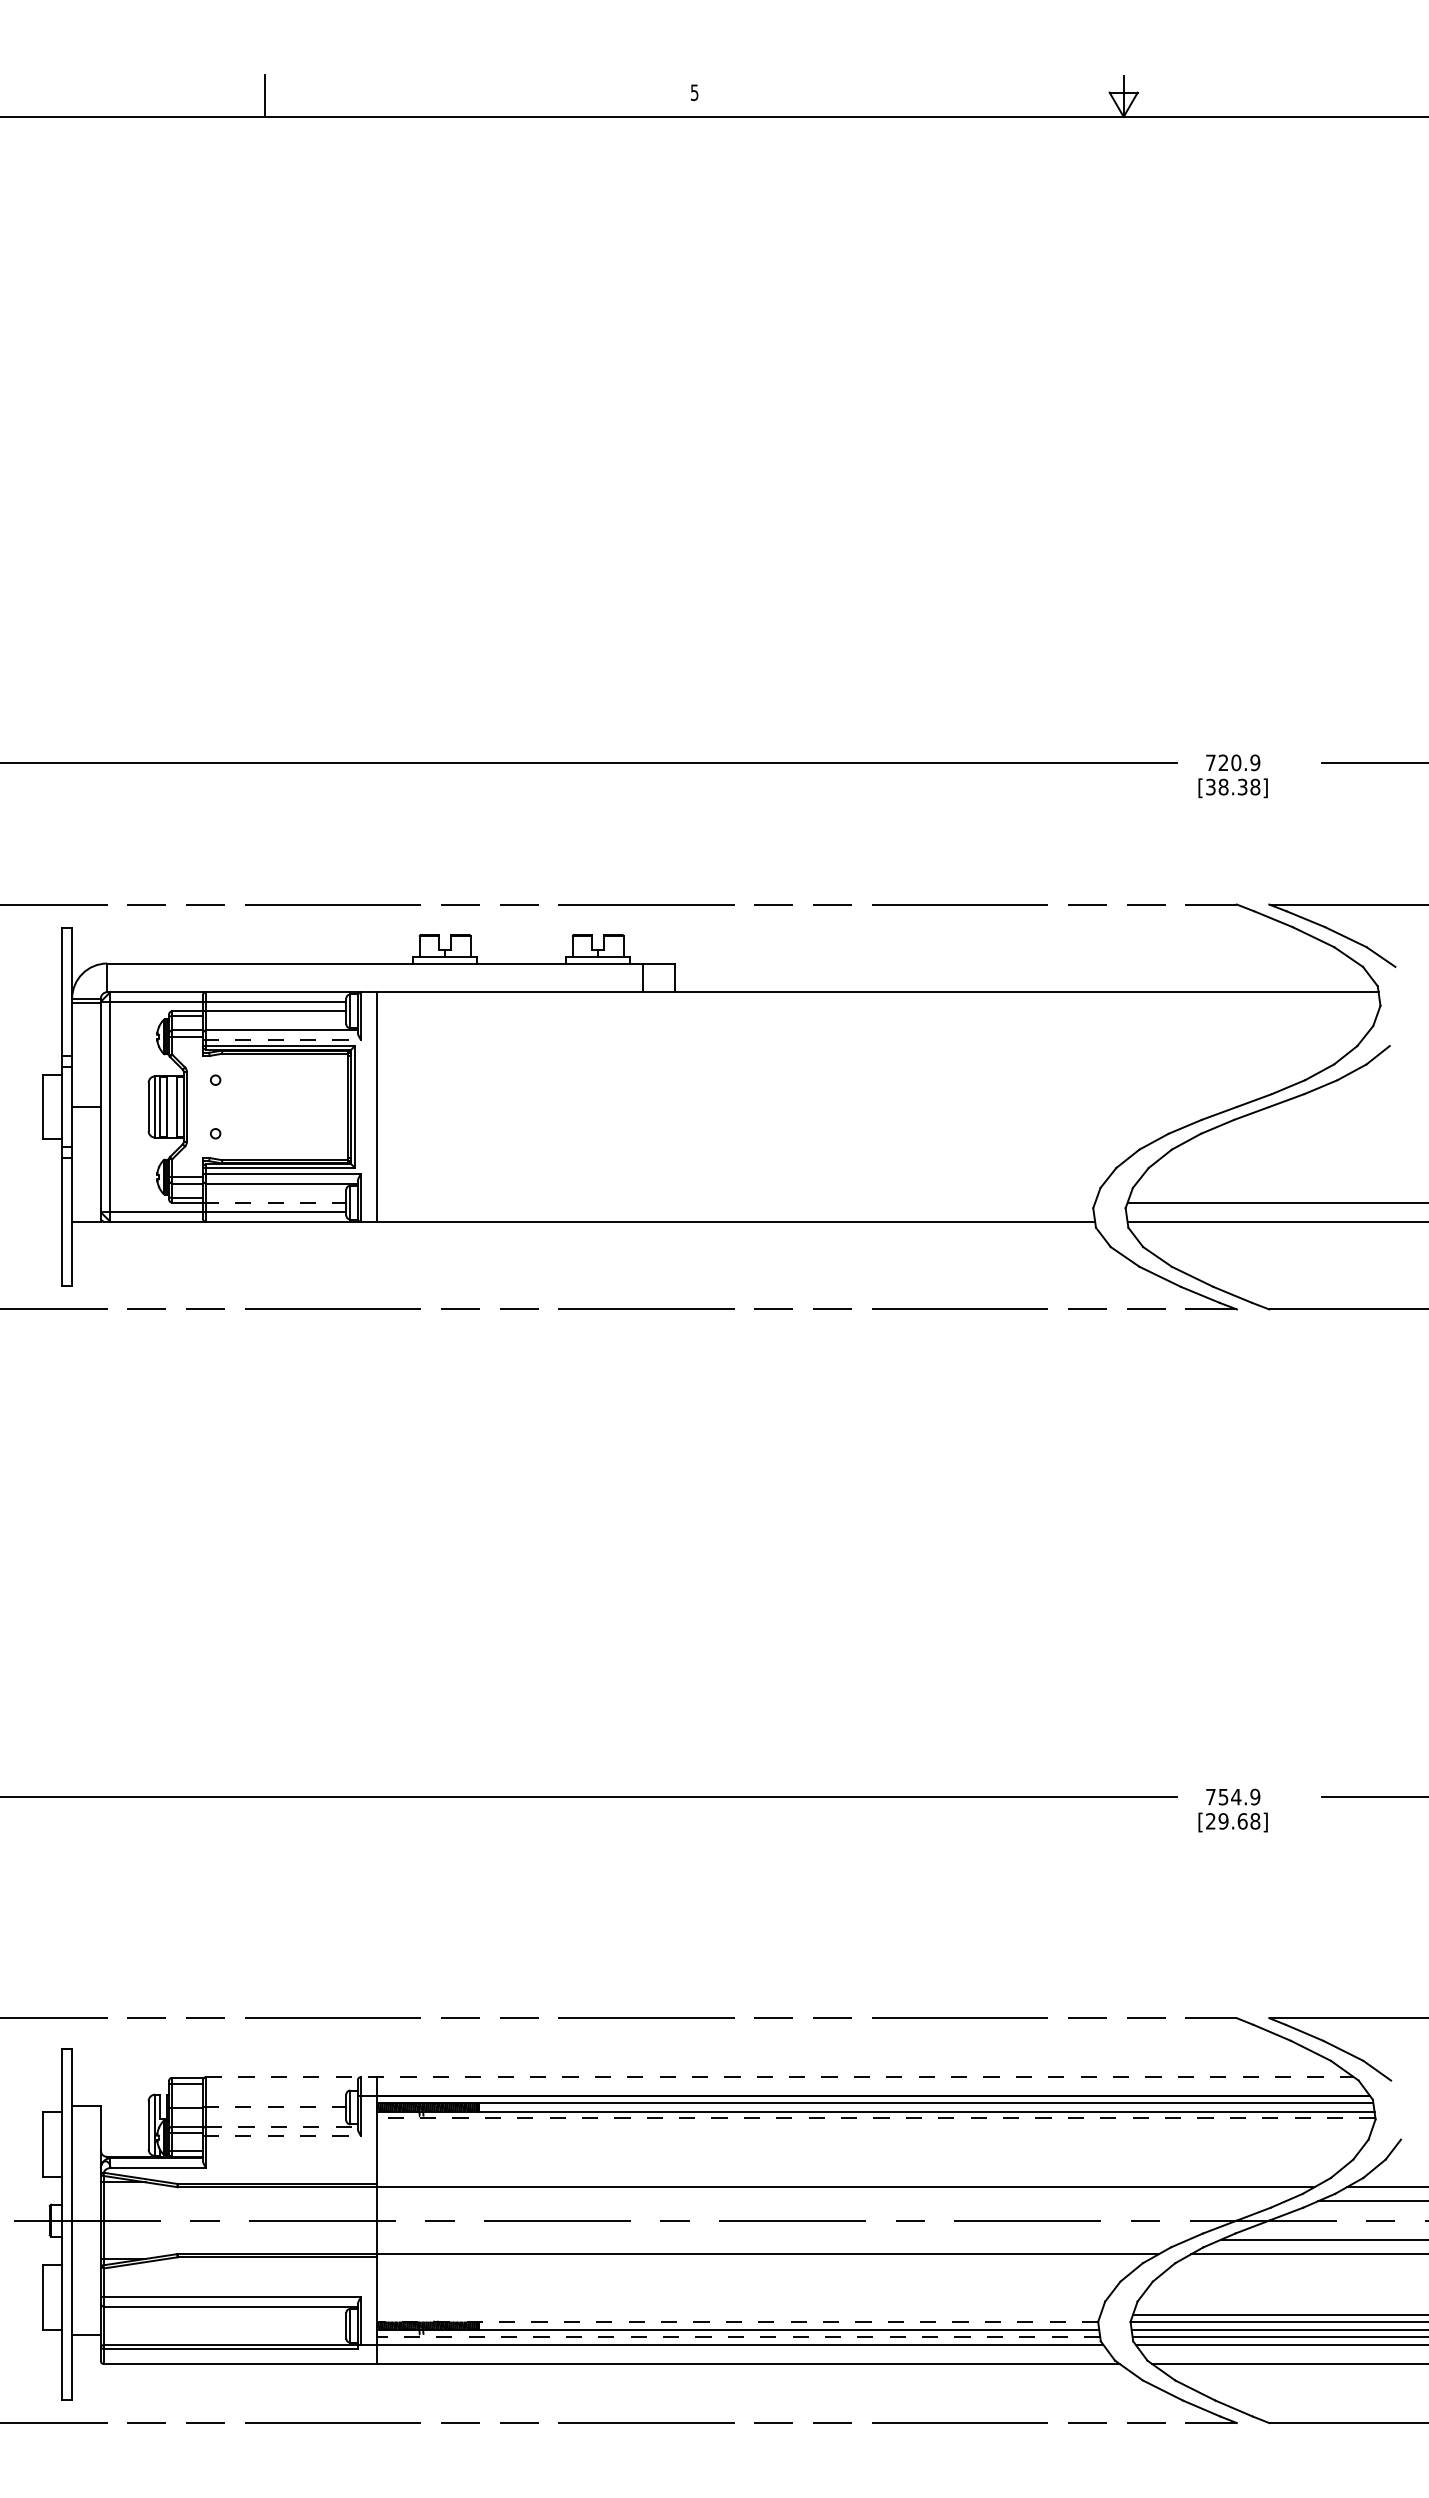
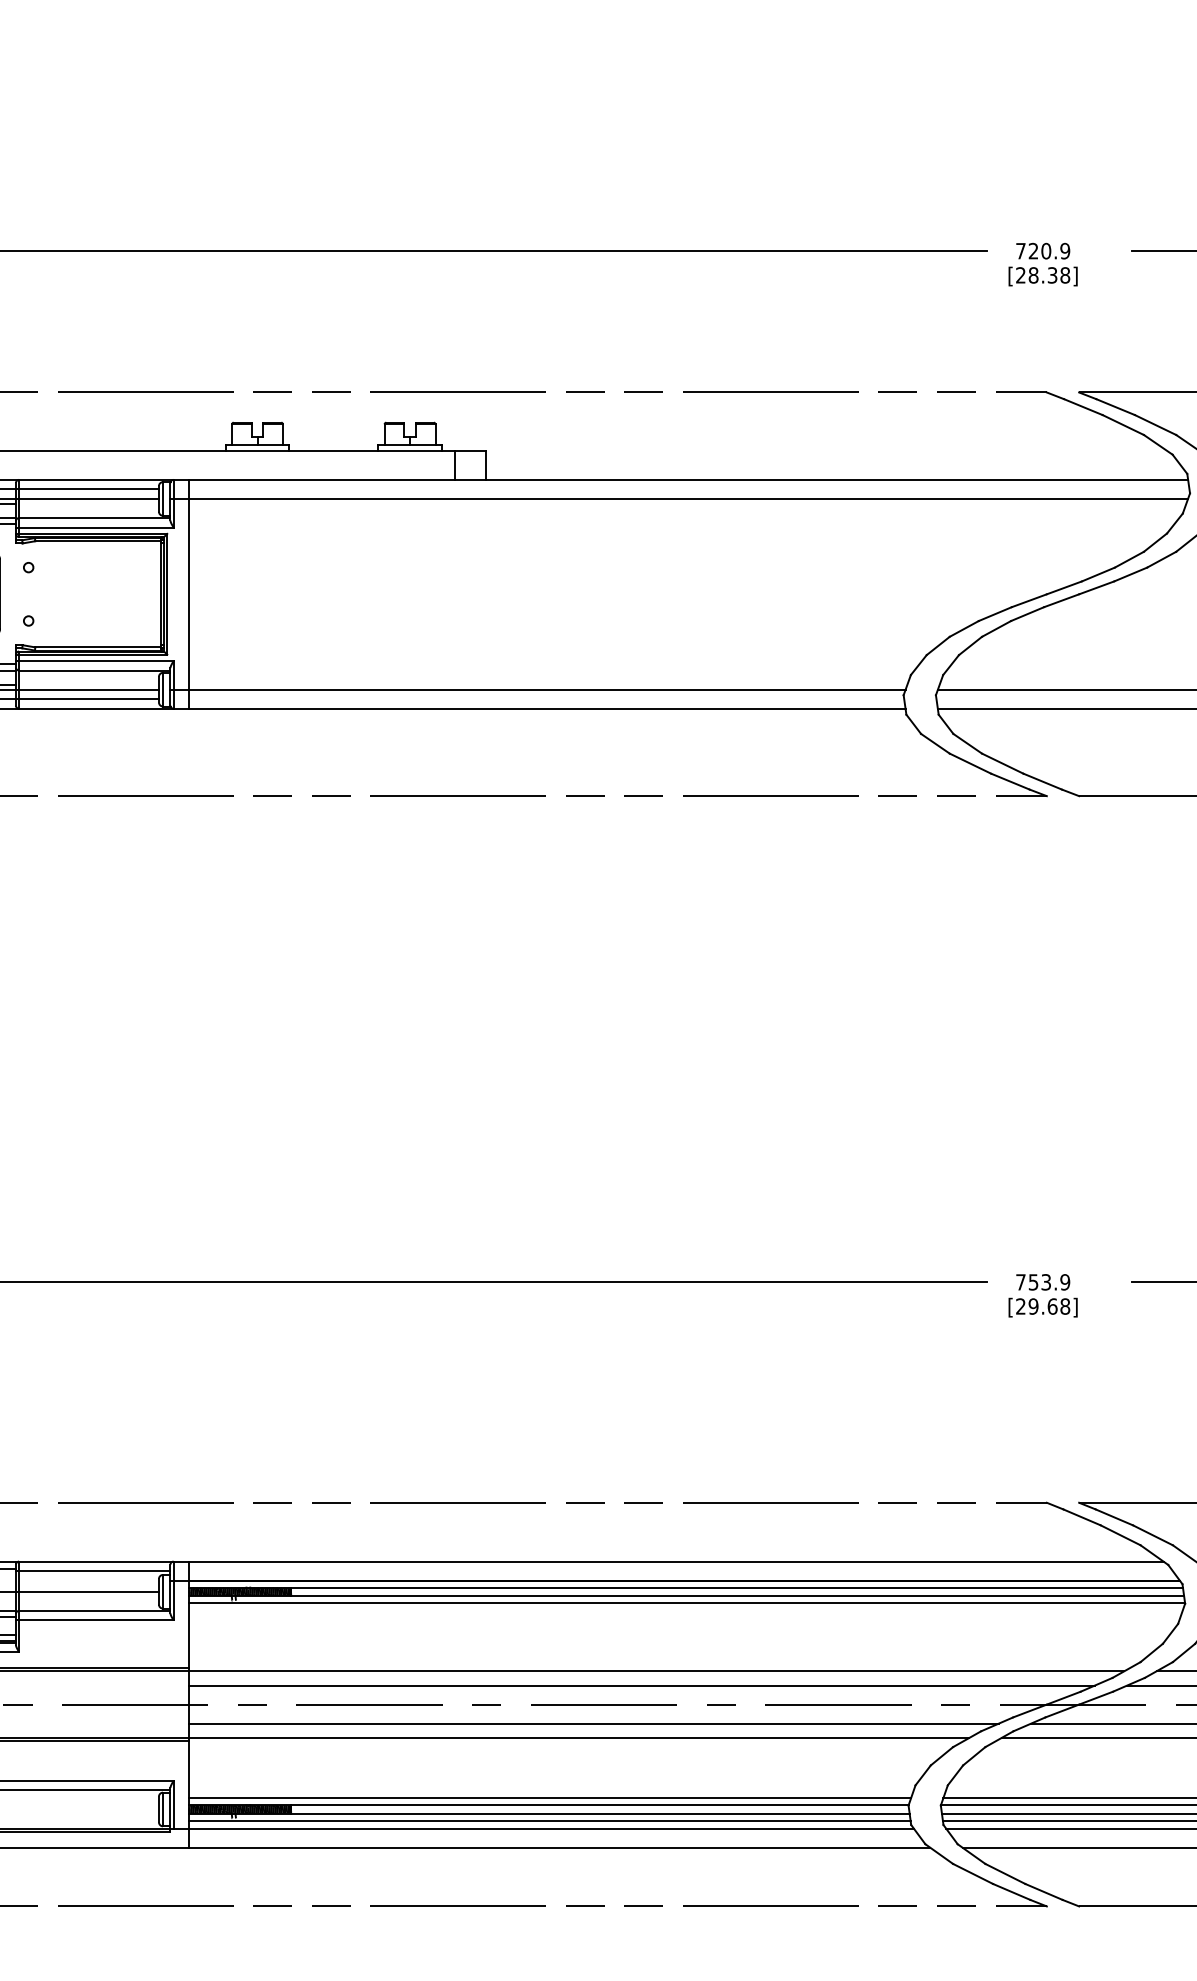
text: (1210, 787) -> (1020, 275), [38.38] -> [28.38]
line: (867, 1011) -> (678, 499), added
line: (282, 1040) -> (95, 528), dashed -> solid
line: (274, 1202) -> (87, 689), dashed -> solid
line: (726, 1202) -> (538, 689), added
text: (1236, 1796) -> (1046, 1281), 754.9 -> 753.9
line: (779, 2077) -> (590, 1561), dashed -> solid
line: (279, 2086) -> (92, 1570), added
line: (274, 2107) -> (87, 1591), dashed -> solid
line: (875, 2118) -> (686, 1602), dashed -> solid
line: (281, 2126) -> (94, 1610), dashed -> solid
line: (282, 2136) -> (95, 1620), dashed -> solid
line: (830, 2201) -> (641, 1685), added
line: (782, 2239) -> (593, 1723), added
line: (738, 2314) -> (549, 1798), added
line: (737, 2321) -> (548, 1805), dashed -> solid
line: (738, 2336) -> (549, 1820), dashed -> solid

